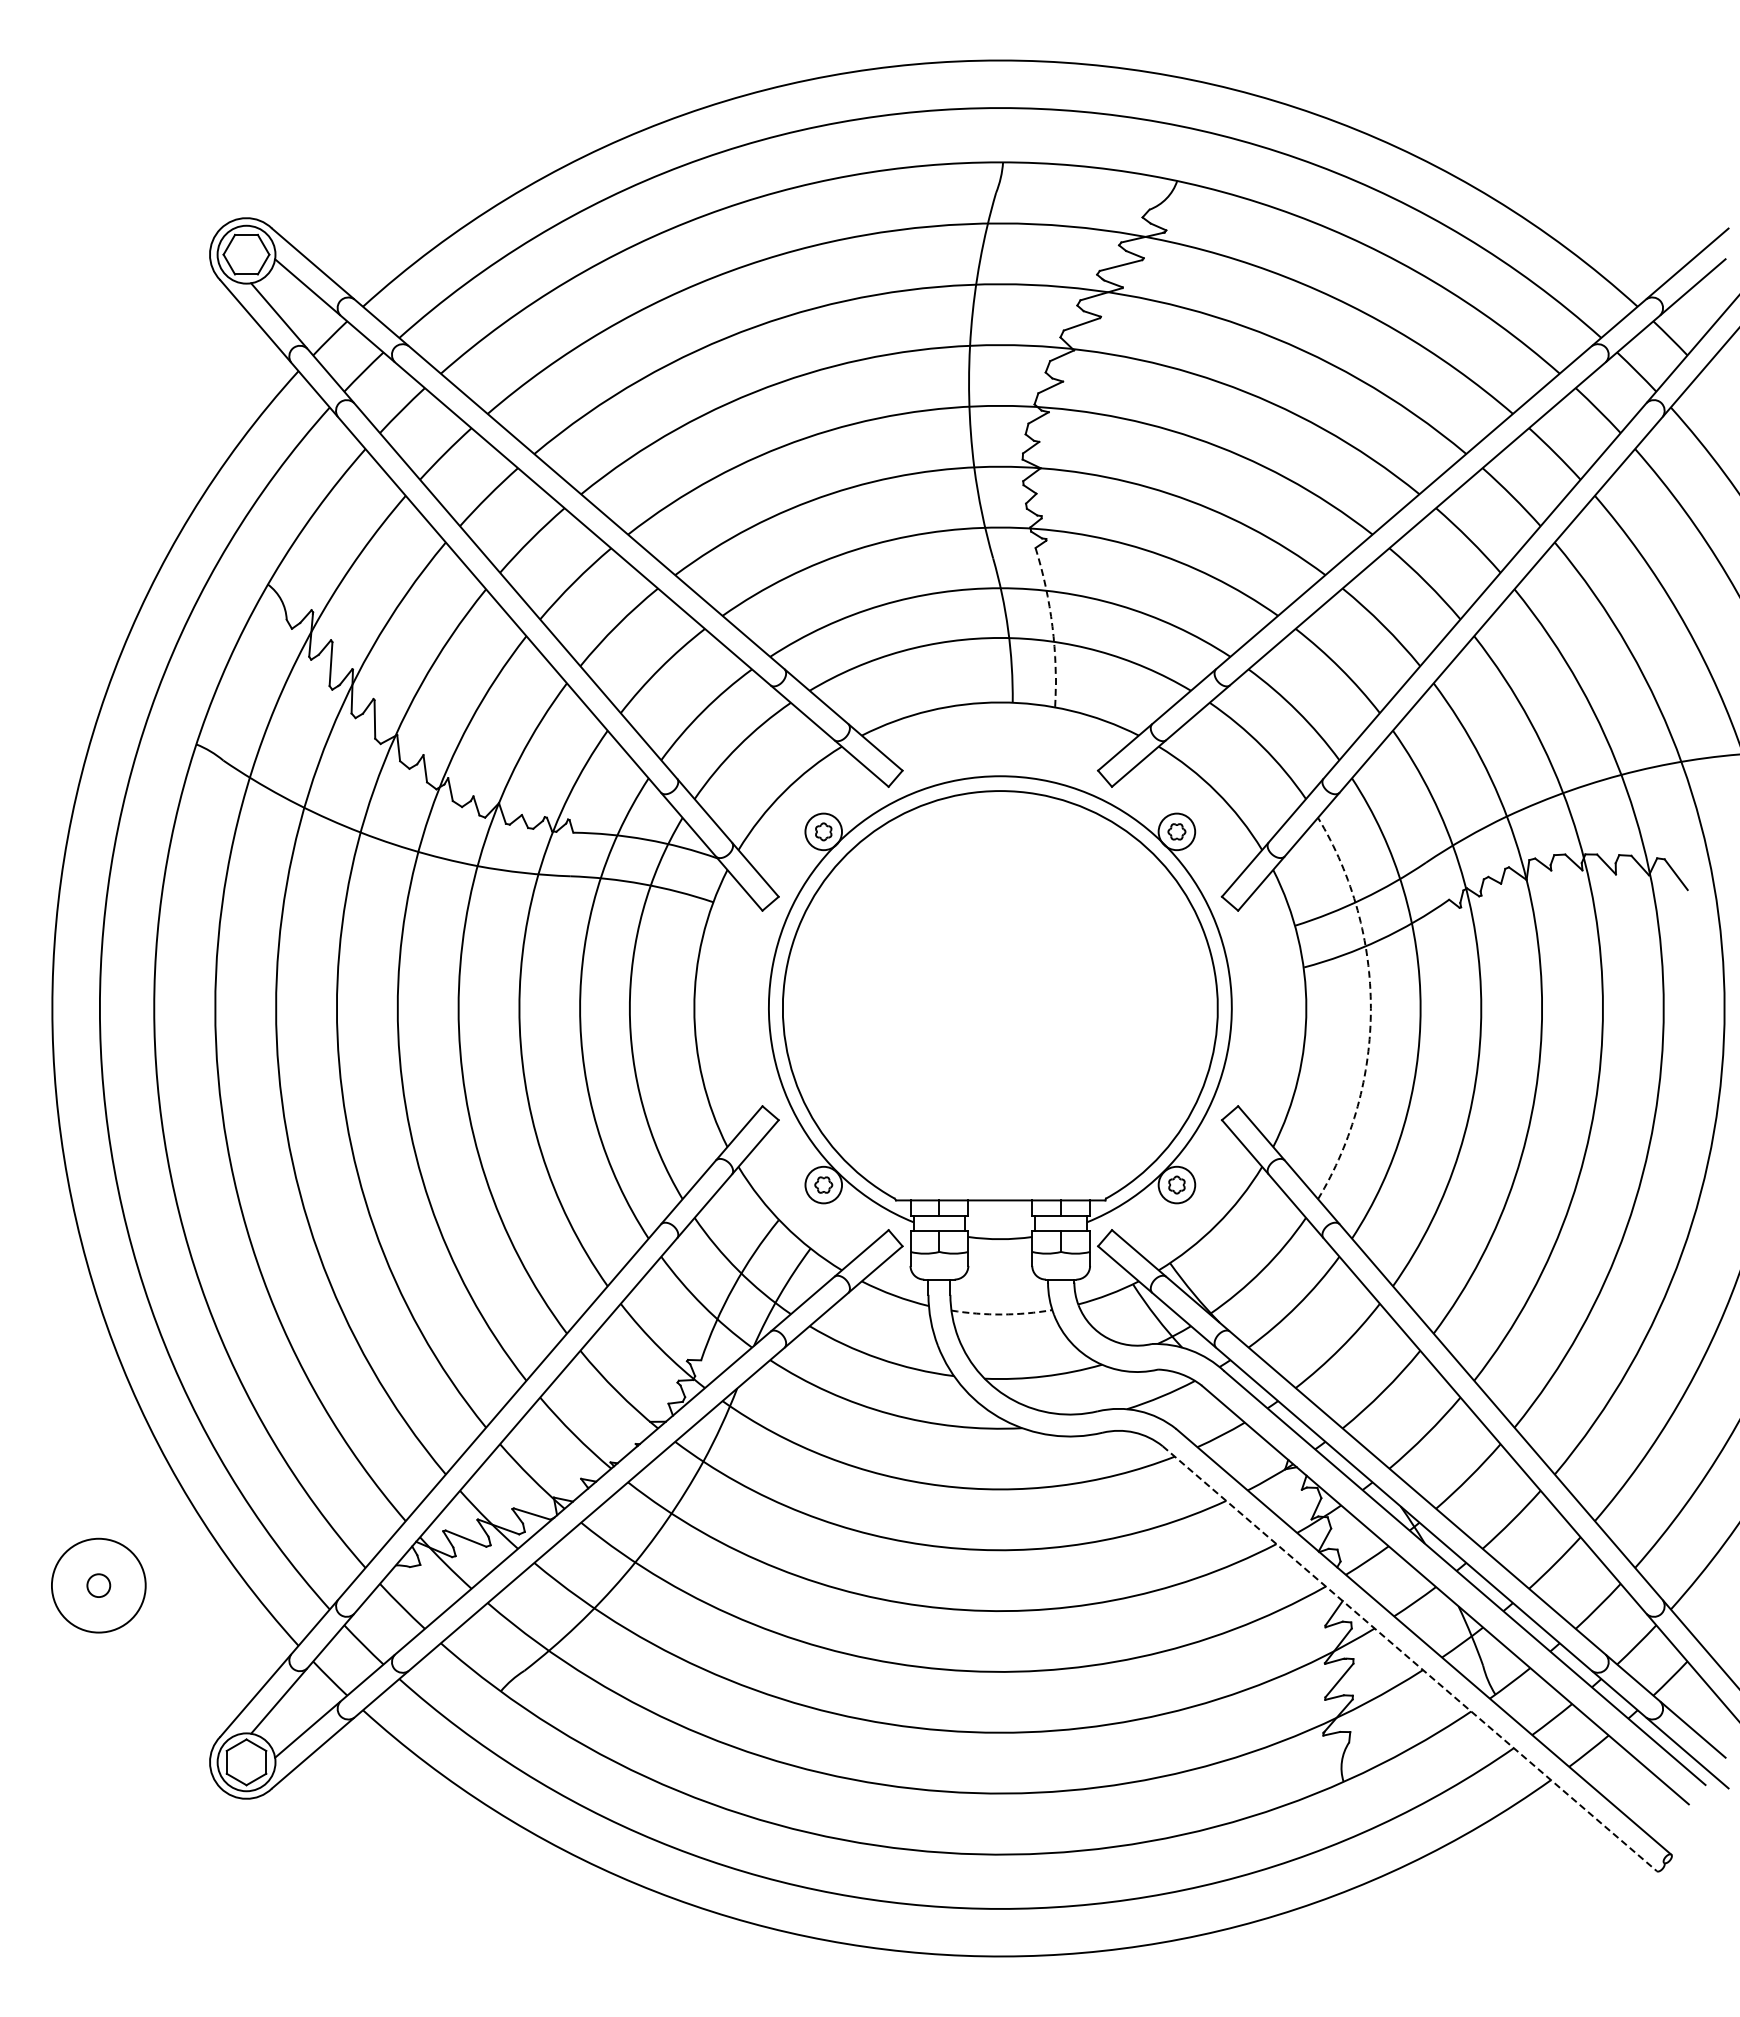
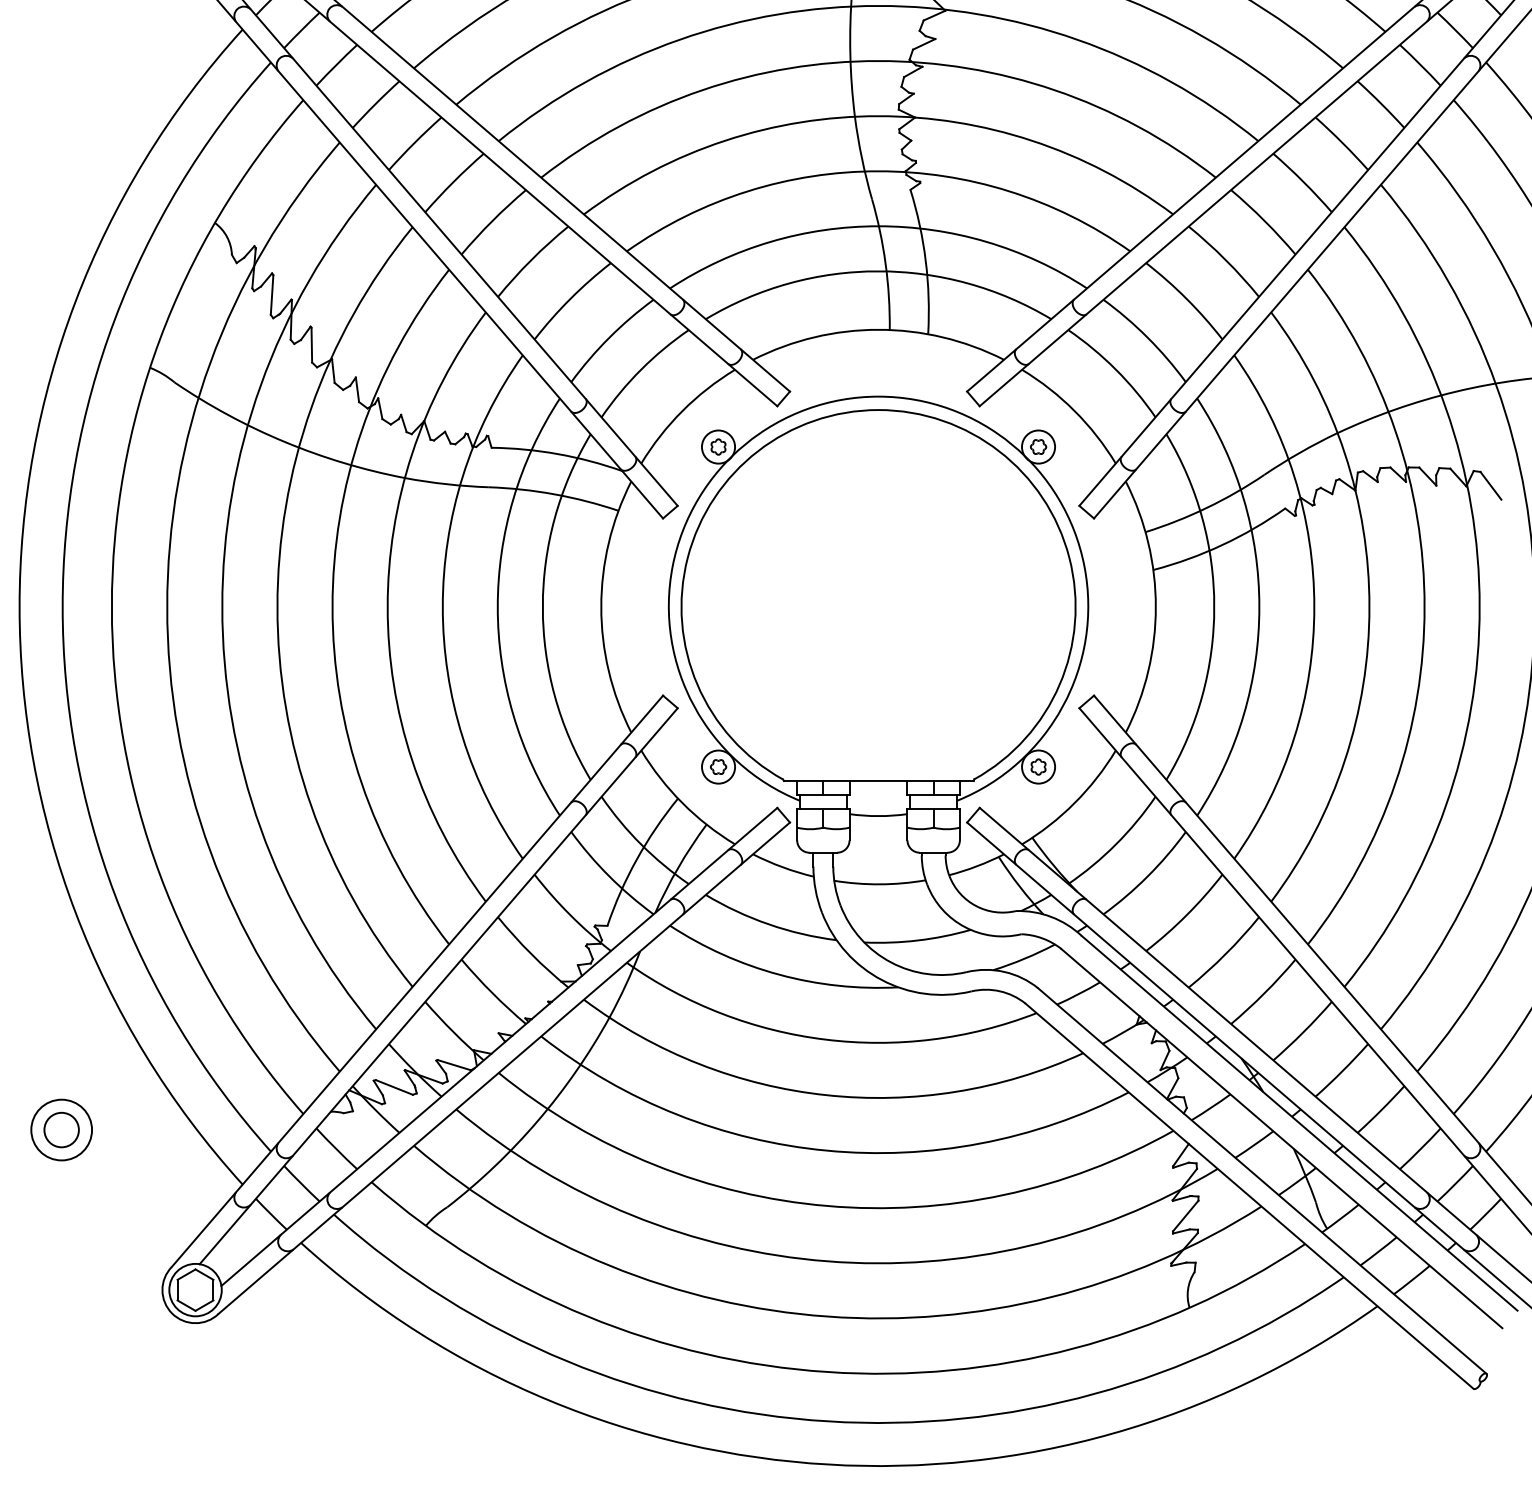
arc: (1052, 626) -> (925, 260), dashed -> solid
arc: (1370, 1008) -> (1213, 607), dashed -> solid
arc: (1001, 1314) -> (879, 884), dashed -> solid
circle: (98, 1585) -> (61, 1129), size x0.71
circle: (98, 1585) -> (61, 1129), size x1.67
line: (1409, 1658) -> (1249, 1196), dashed -> solid

